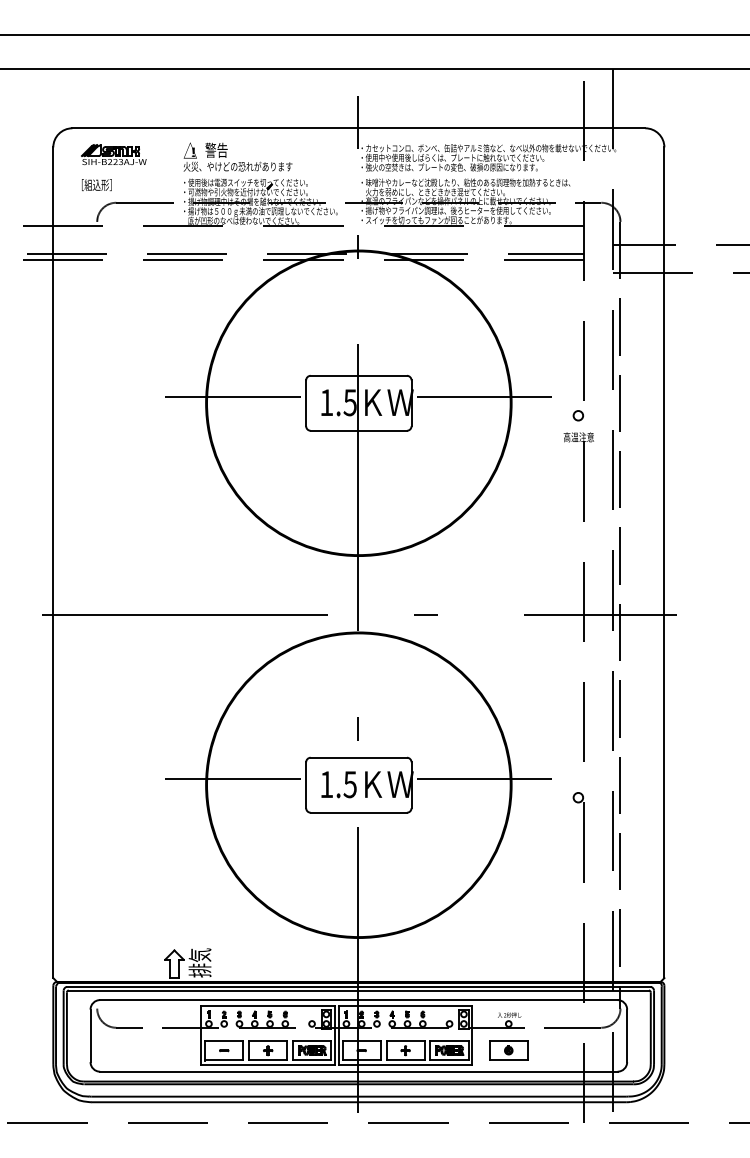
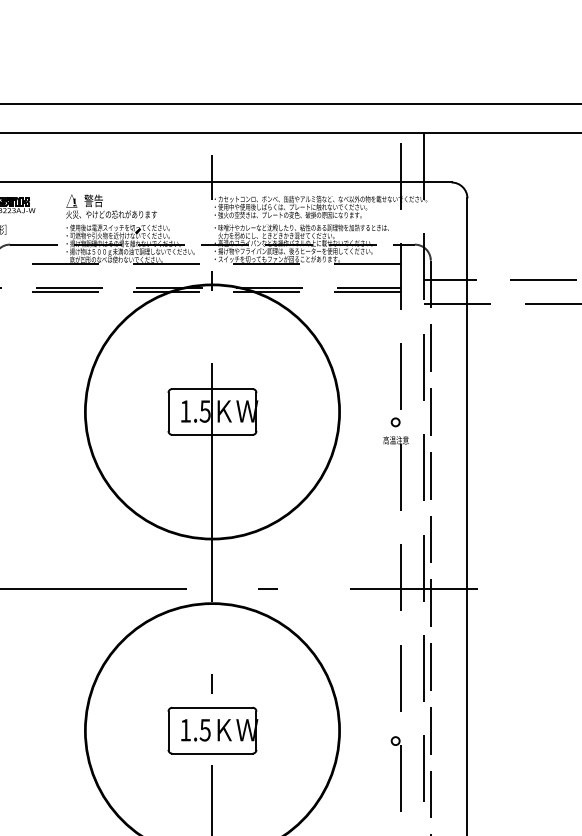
line: (232, 396) -> (107, 406), removed
line: (484, 396) -> (317, 406), removed
line: (232, 778) -> (107, 725), removed
line: (484, 778) -> (317, 725), removed

